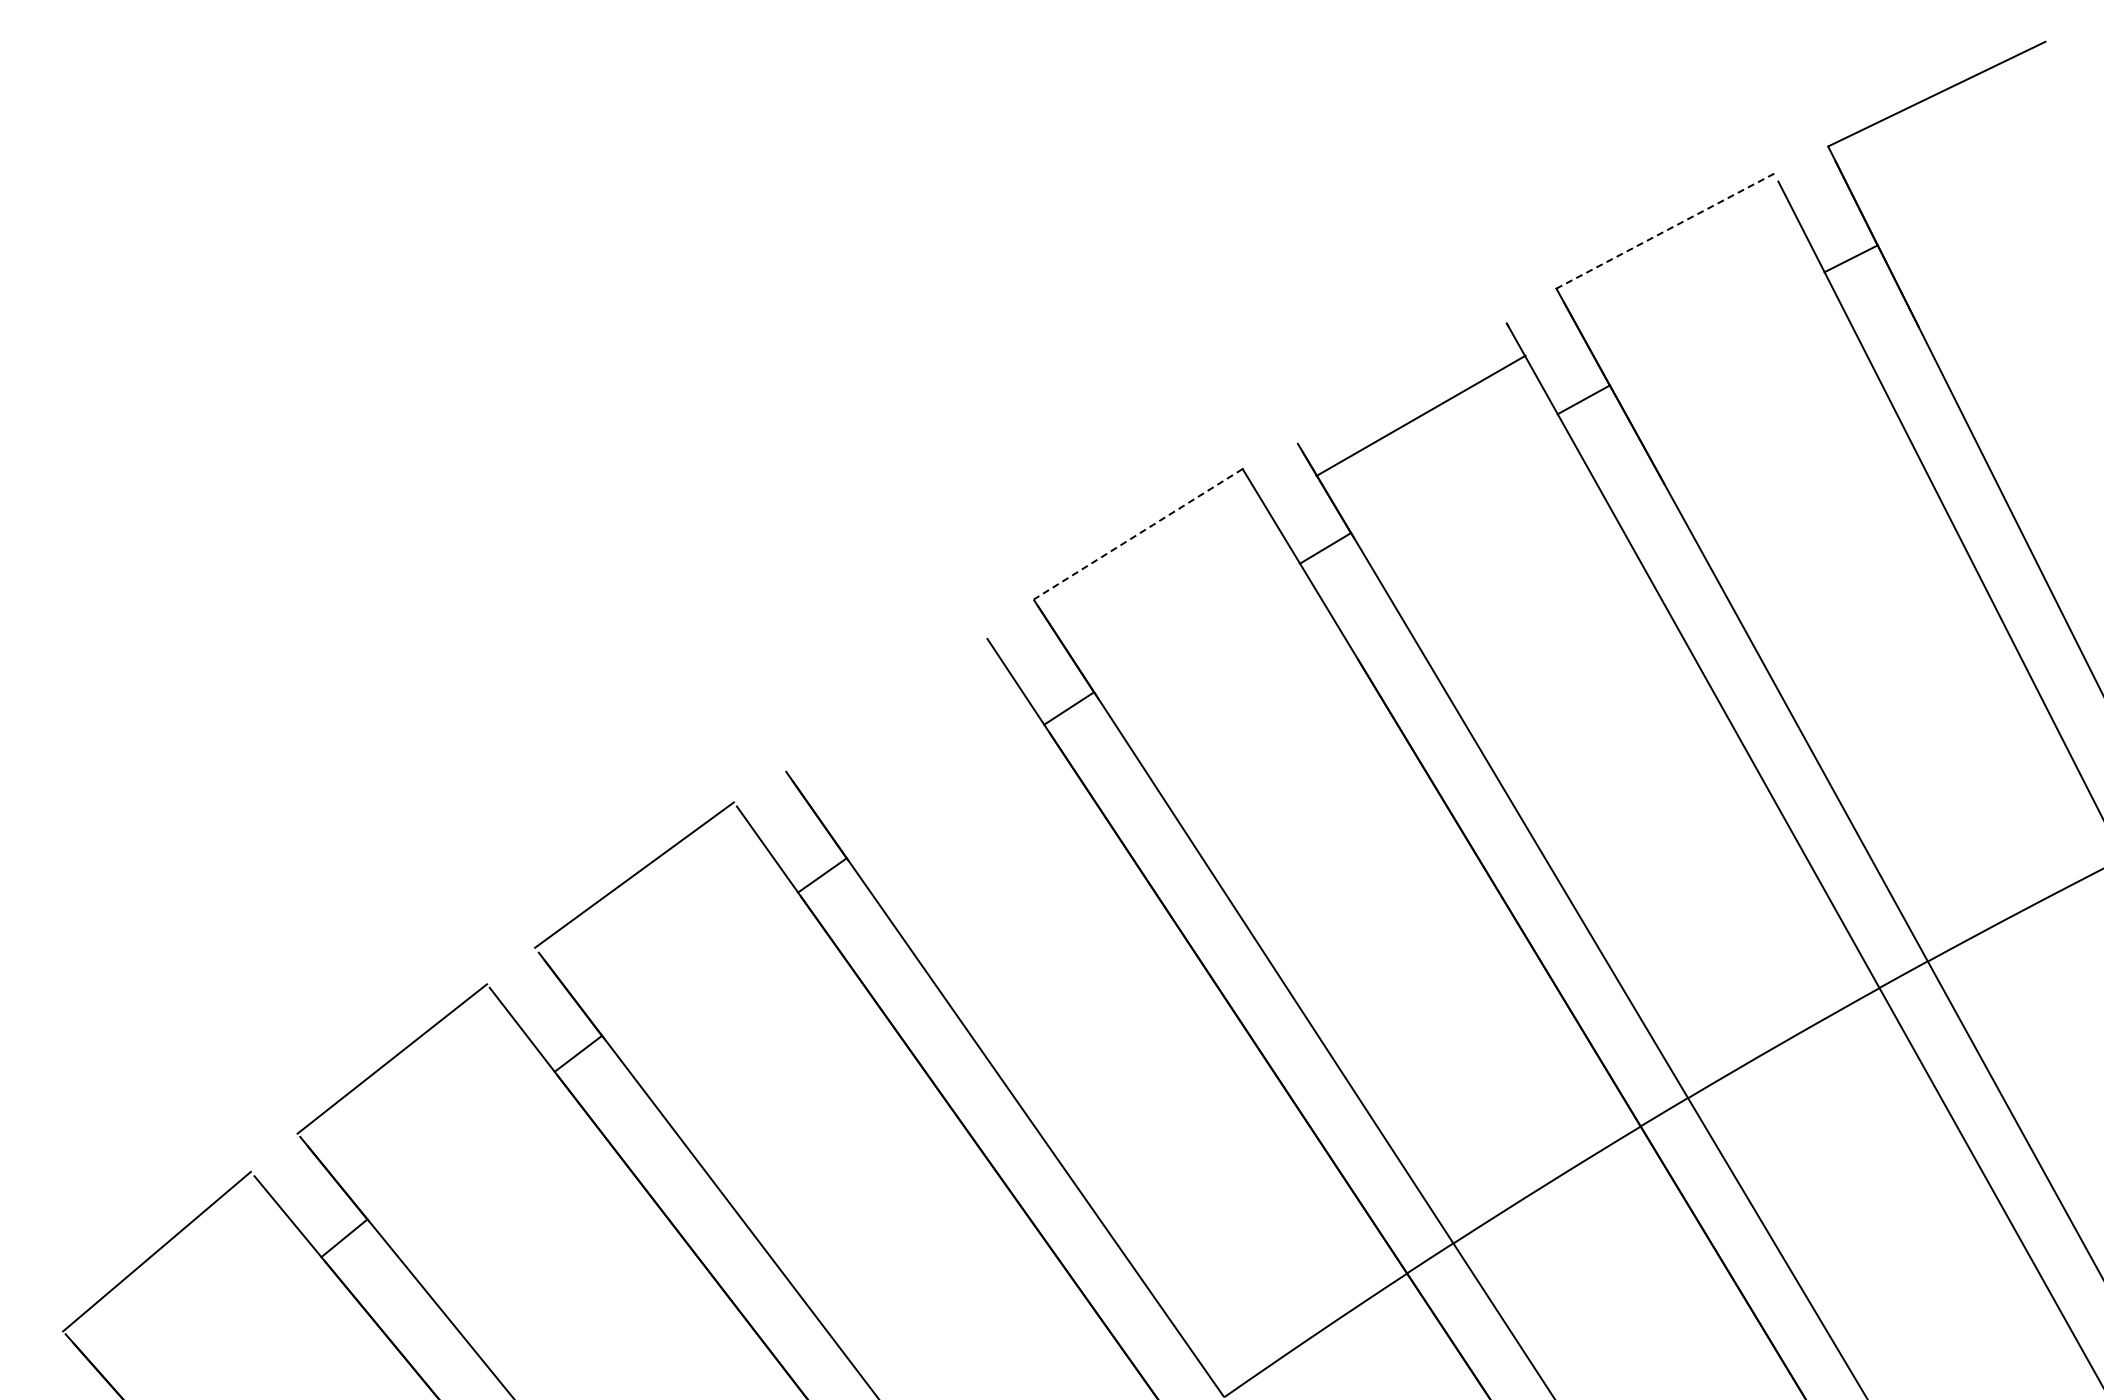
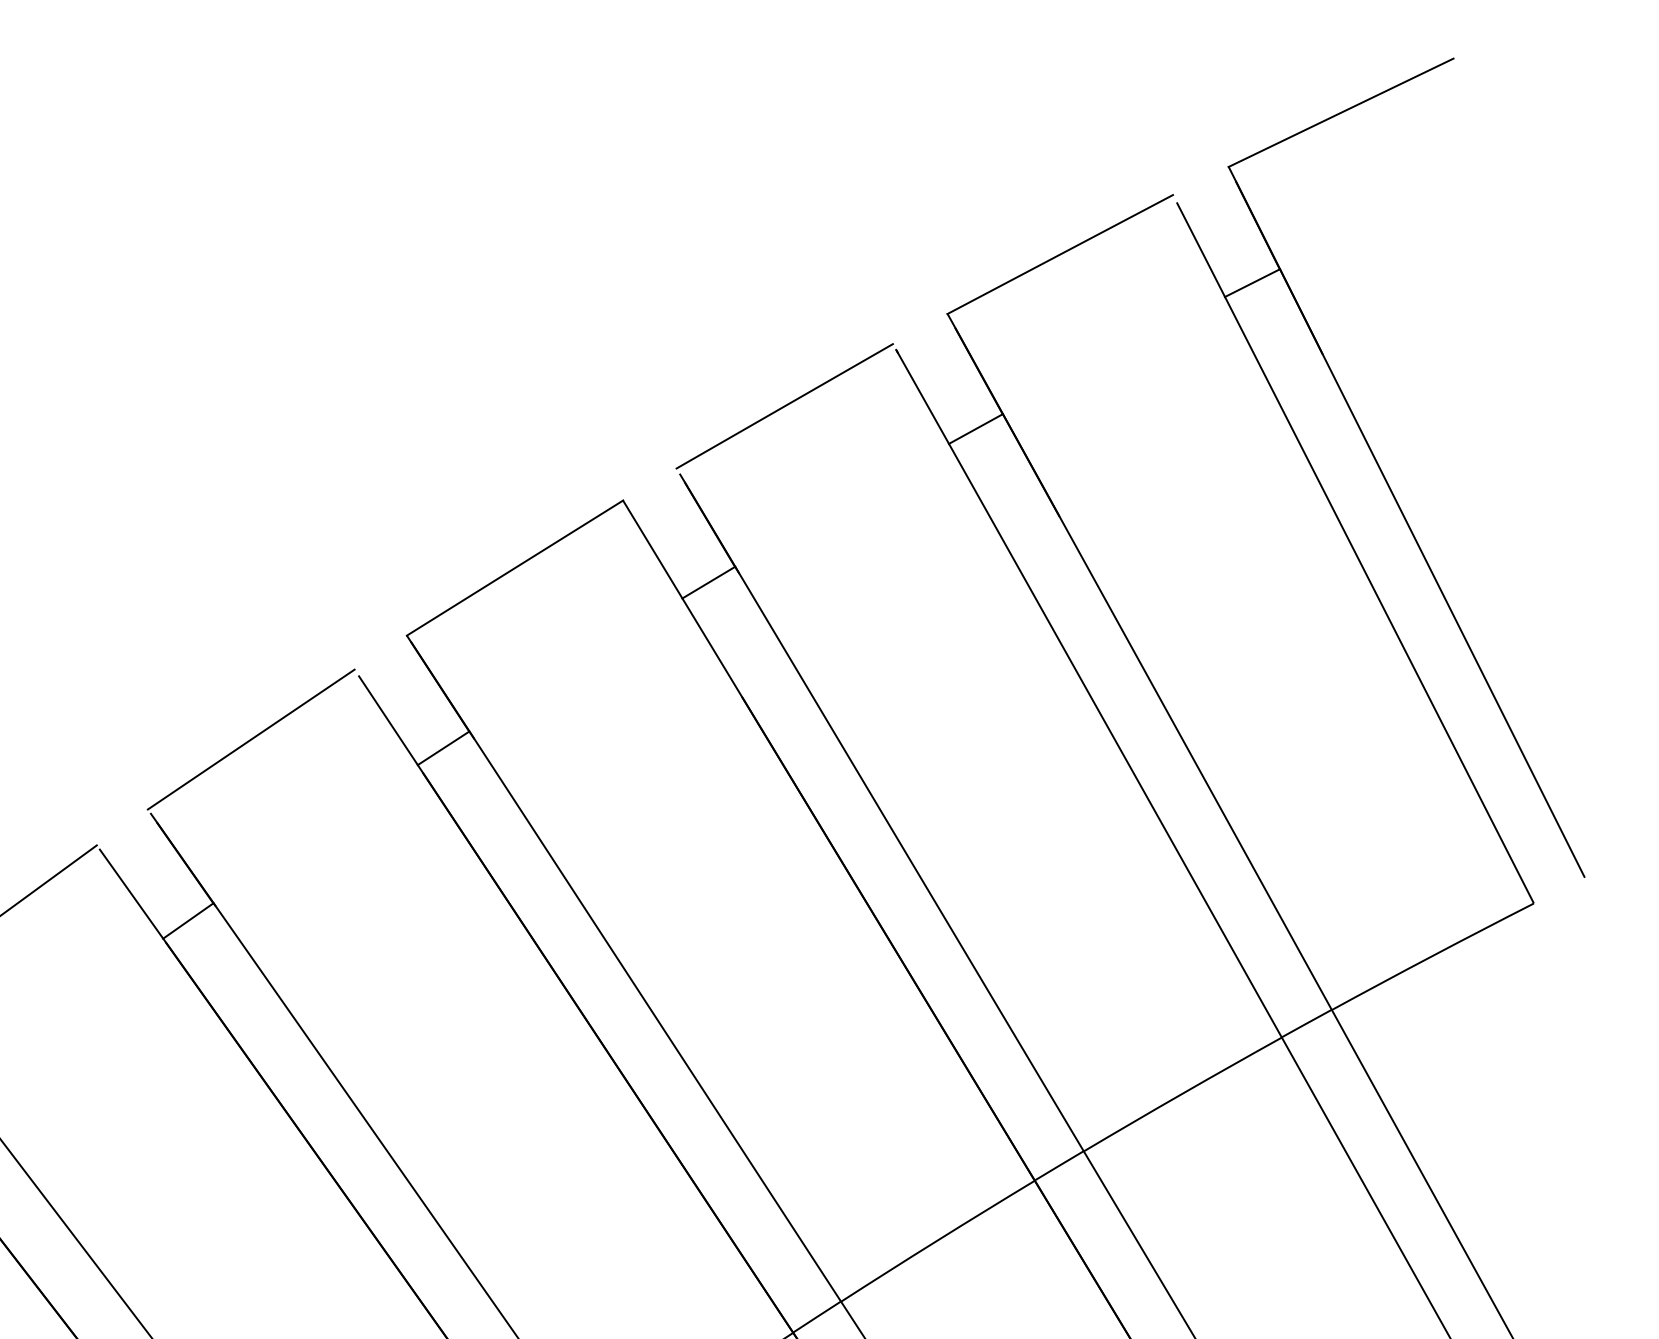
line: (1664, 231) -> (1059, 254), dashed -> solid
line: (1420, 415) -> (784, 405), moved
line: (1137, 534) -> (514, 568), dashed -> solid
line: (883, 699) -> (251, 738), added

